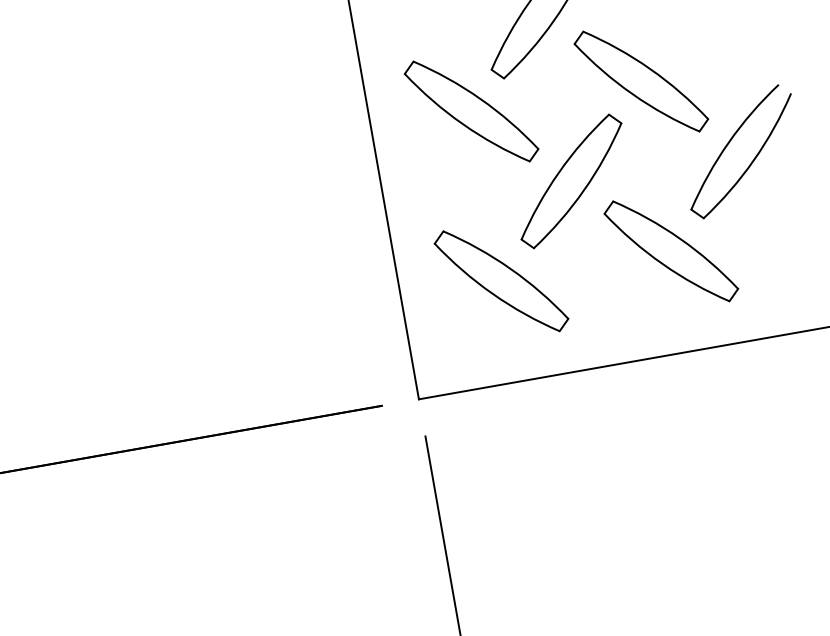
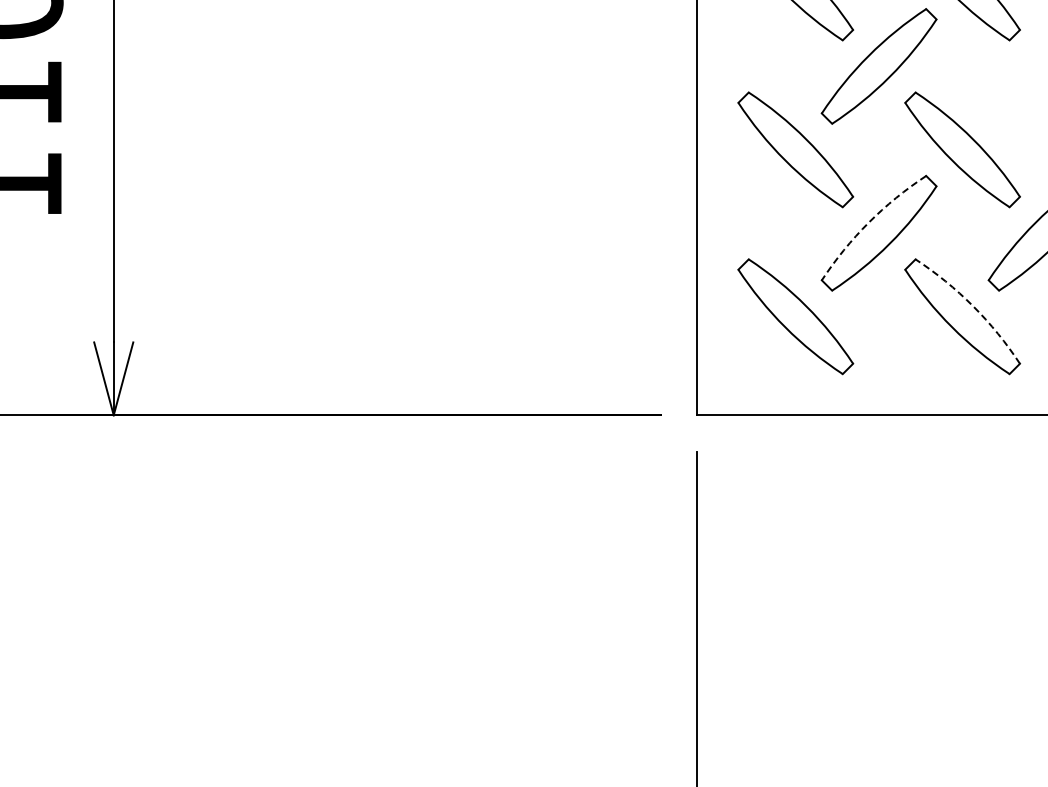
arc: (558, 172) -> (868, 222), solid -> dashed
arc: (680, 239) -> (973, 306), solid -> dashed

